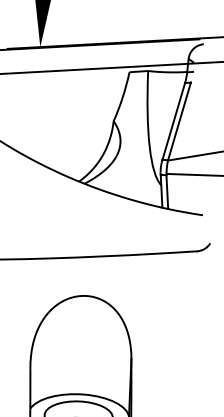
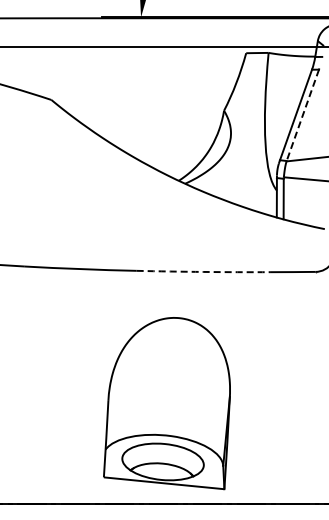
line: (179, 121) -> (302, 115), solid -> dashed
arc: (103, 256) -> (203, 271), solid -> dashed

